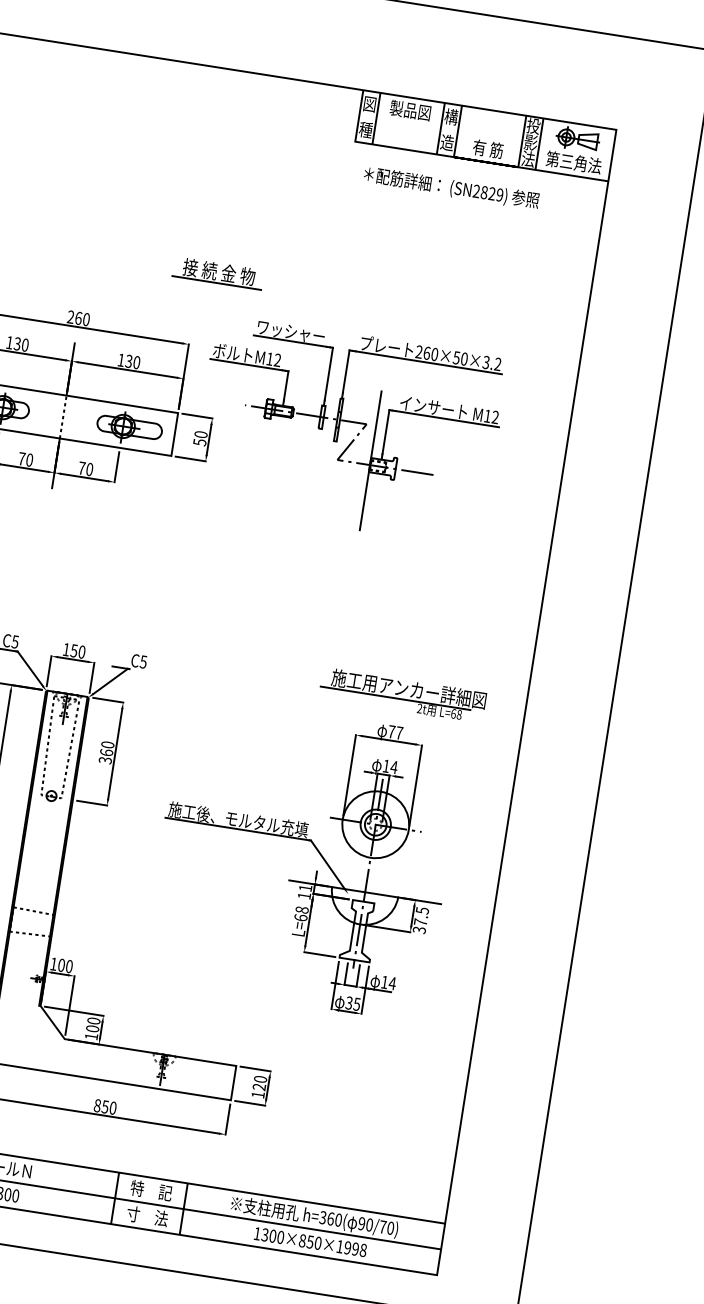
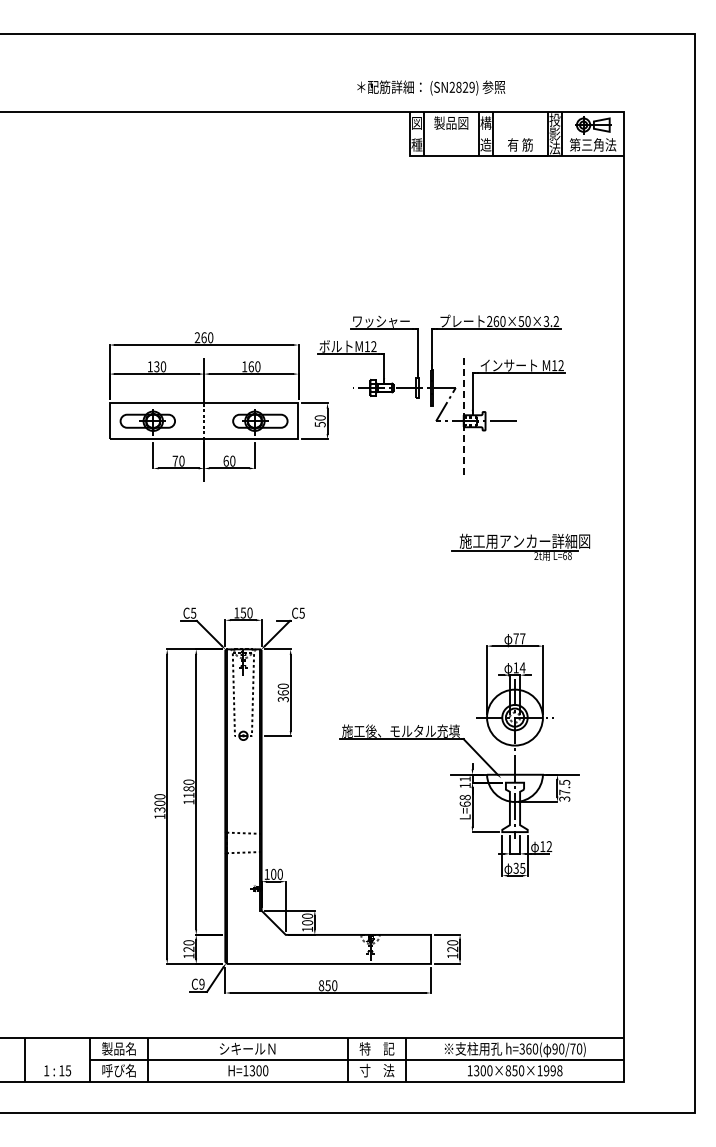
text: (451, 187) -> (431, 87), moved
part: (218, 273) -> (313, 282), removed
text: (128, 360) -> (250, 366), 130 -> 160
line: (370, 460) -> (463, 417), solid -> dashed
text: (81, 467) -> (225, 460), 70 -> 60
part: (402, 694) -> (520, 546), moved
text: (392, 983) -> (549, 846), 14 -> 12

